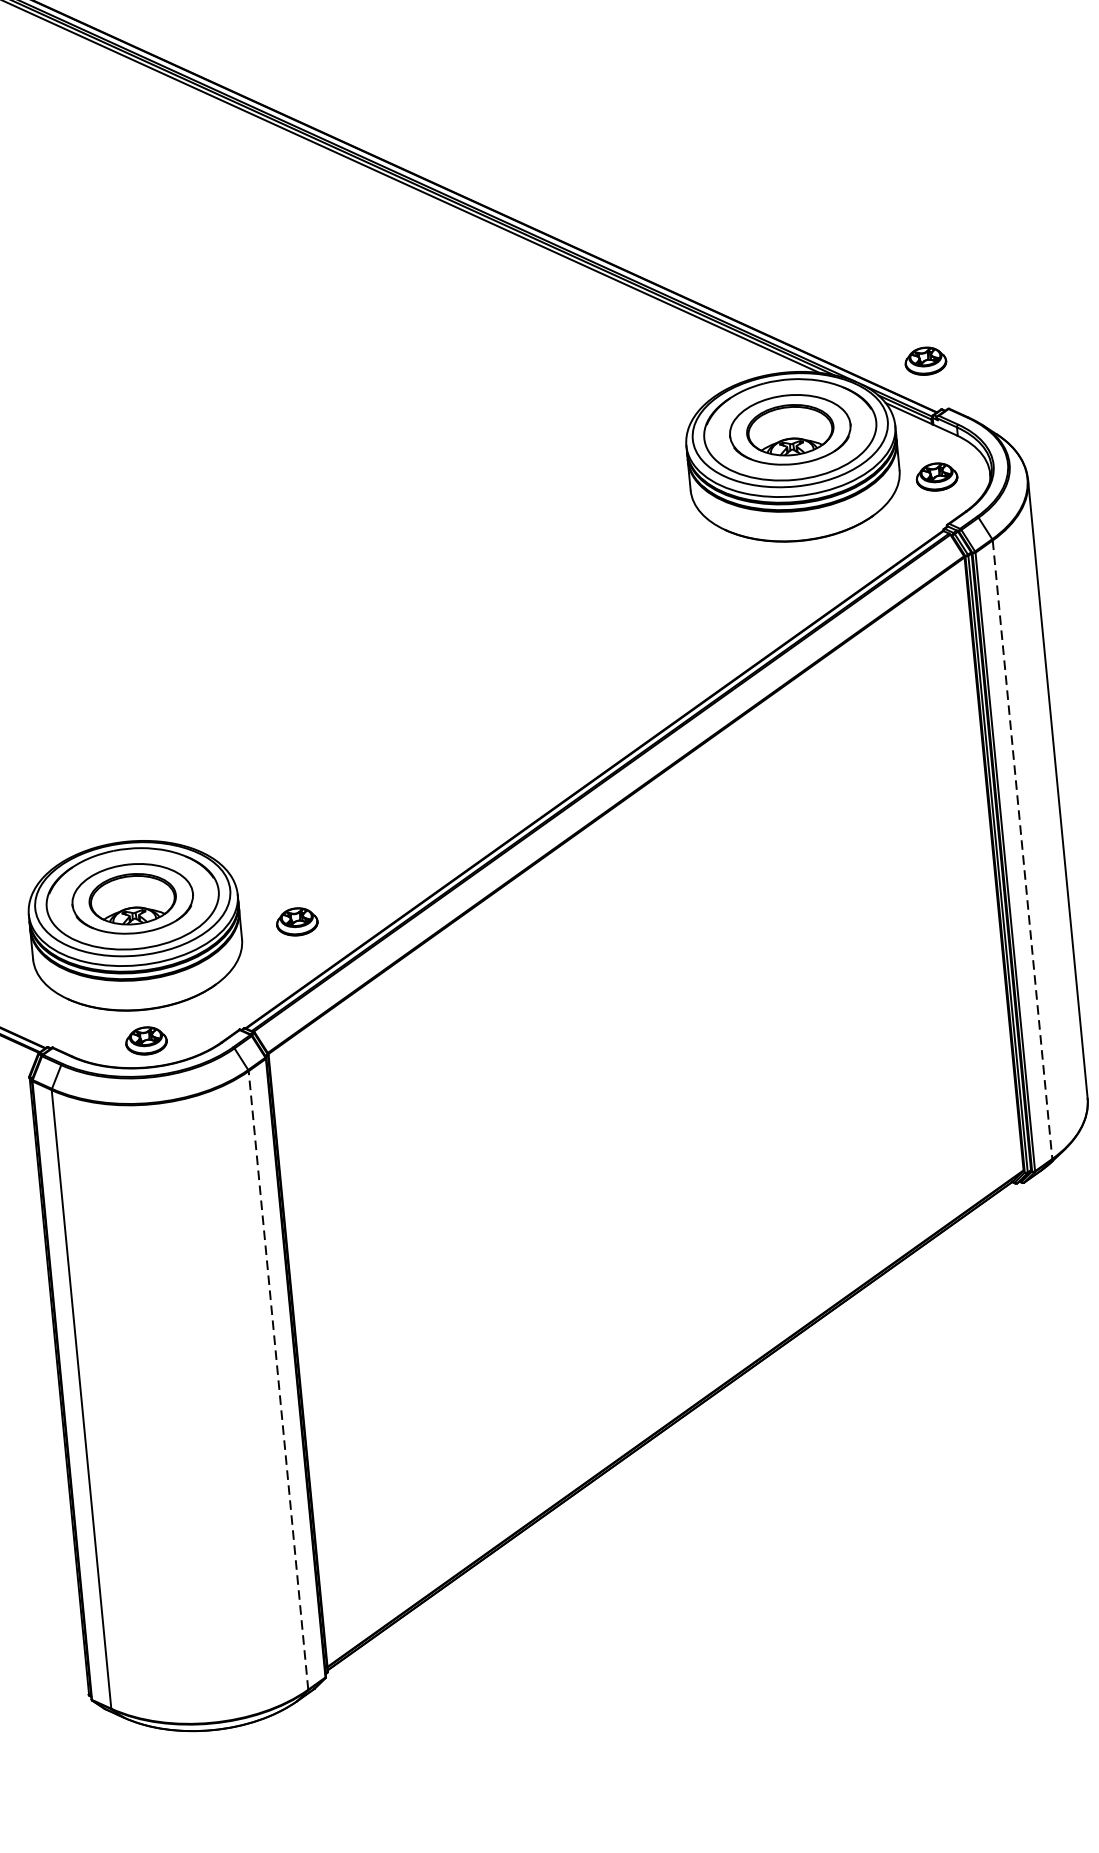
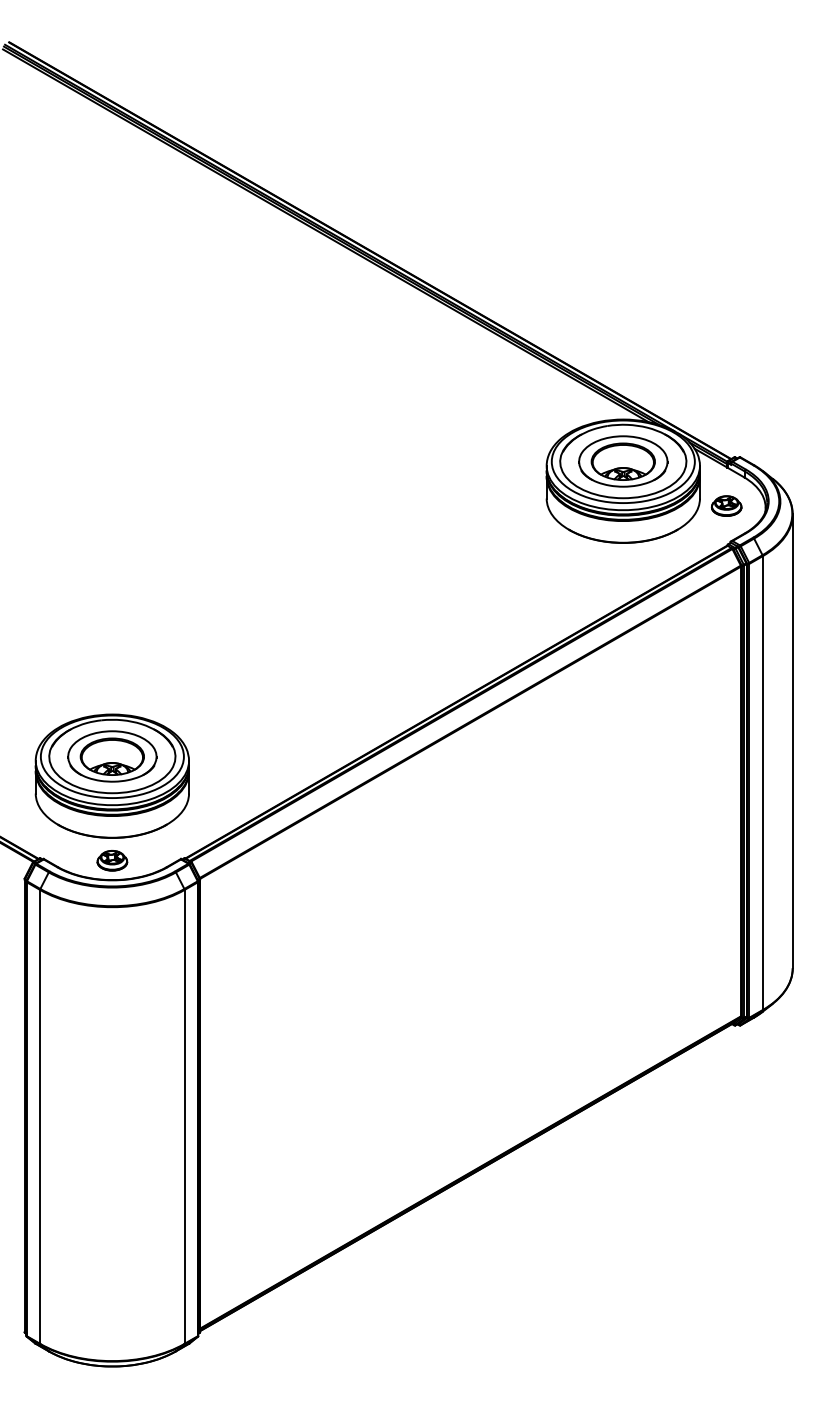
part: (925, 360) -> (726, 420), removed
line: (1022, 850) -> (762, 783), dashed -> solid
part: (297, 921) -> (230, 784), removed
line: (278, 1379) -> (184, 1116), dashed -> solid

